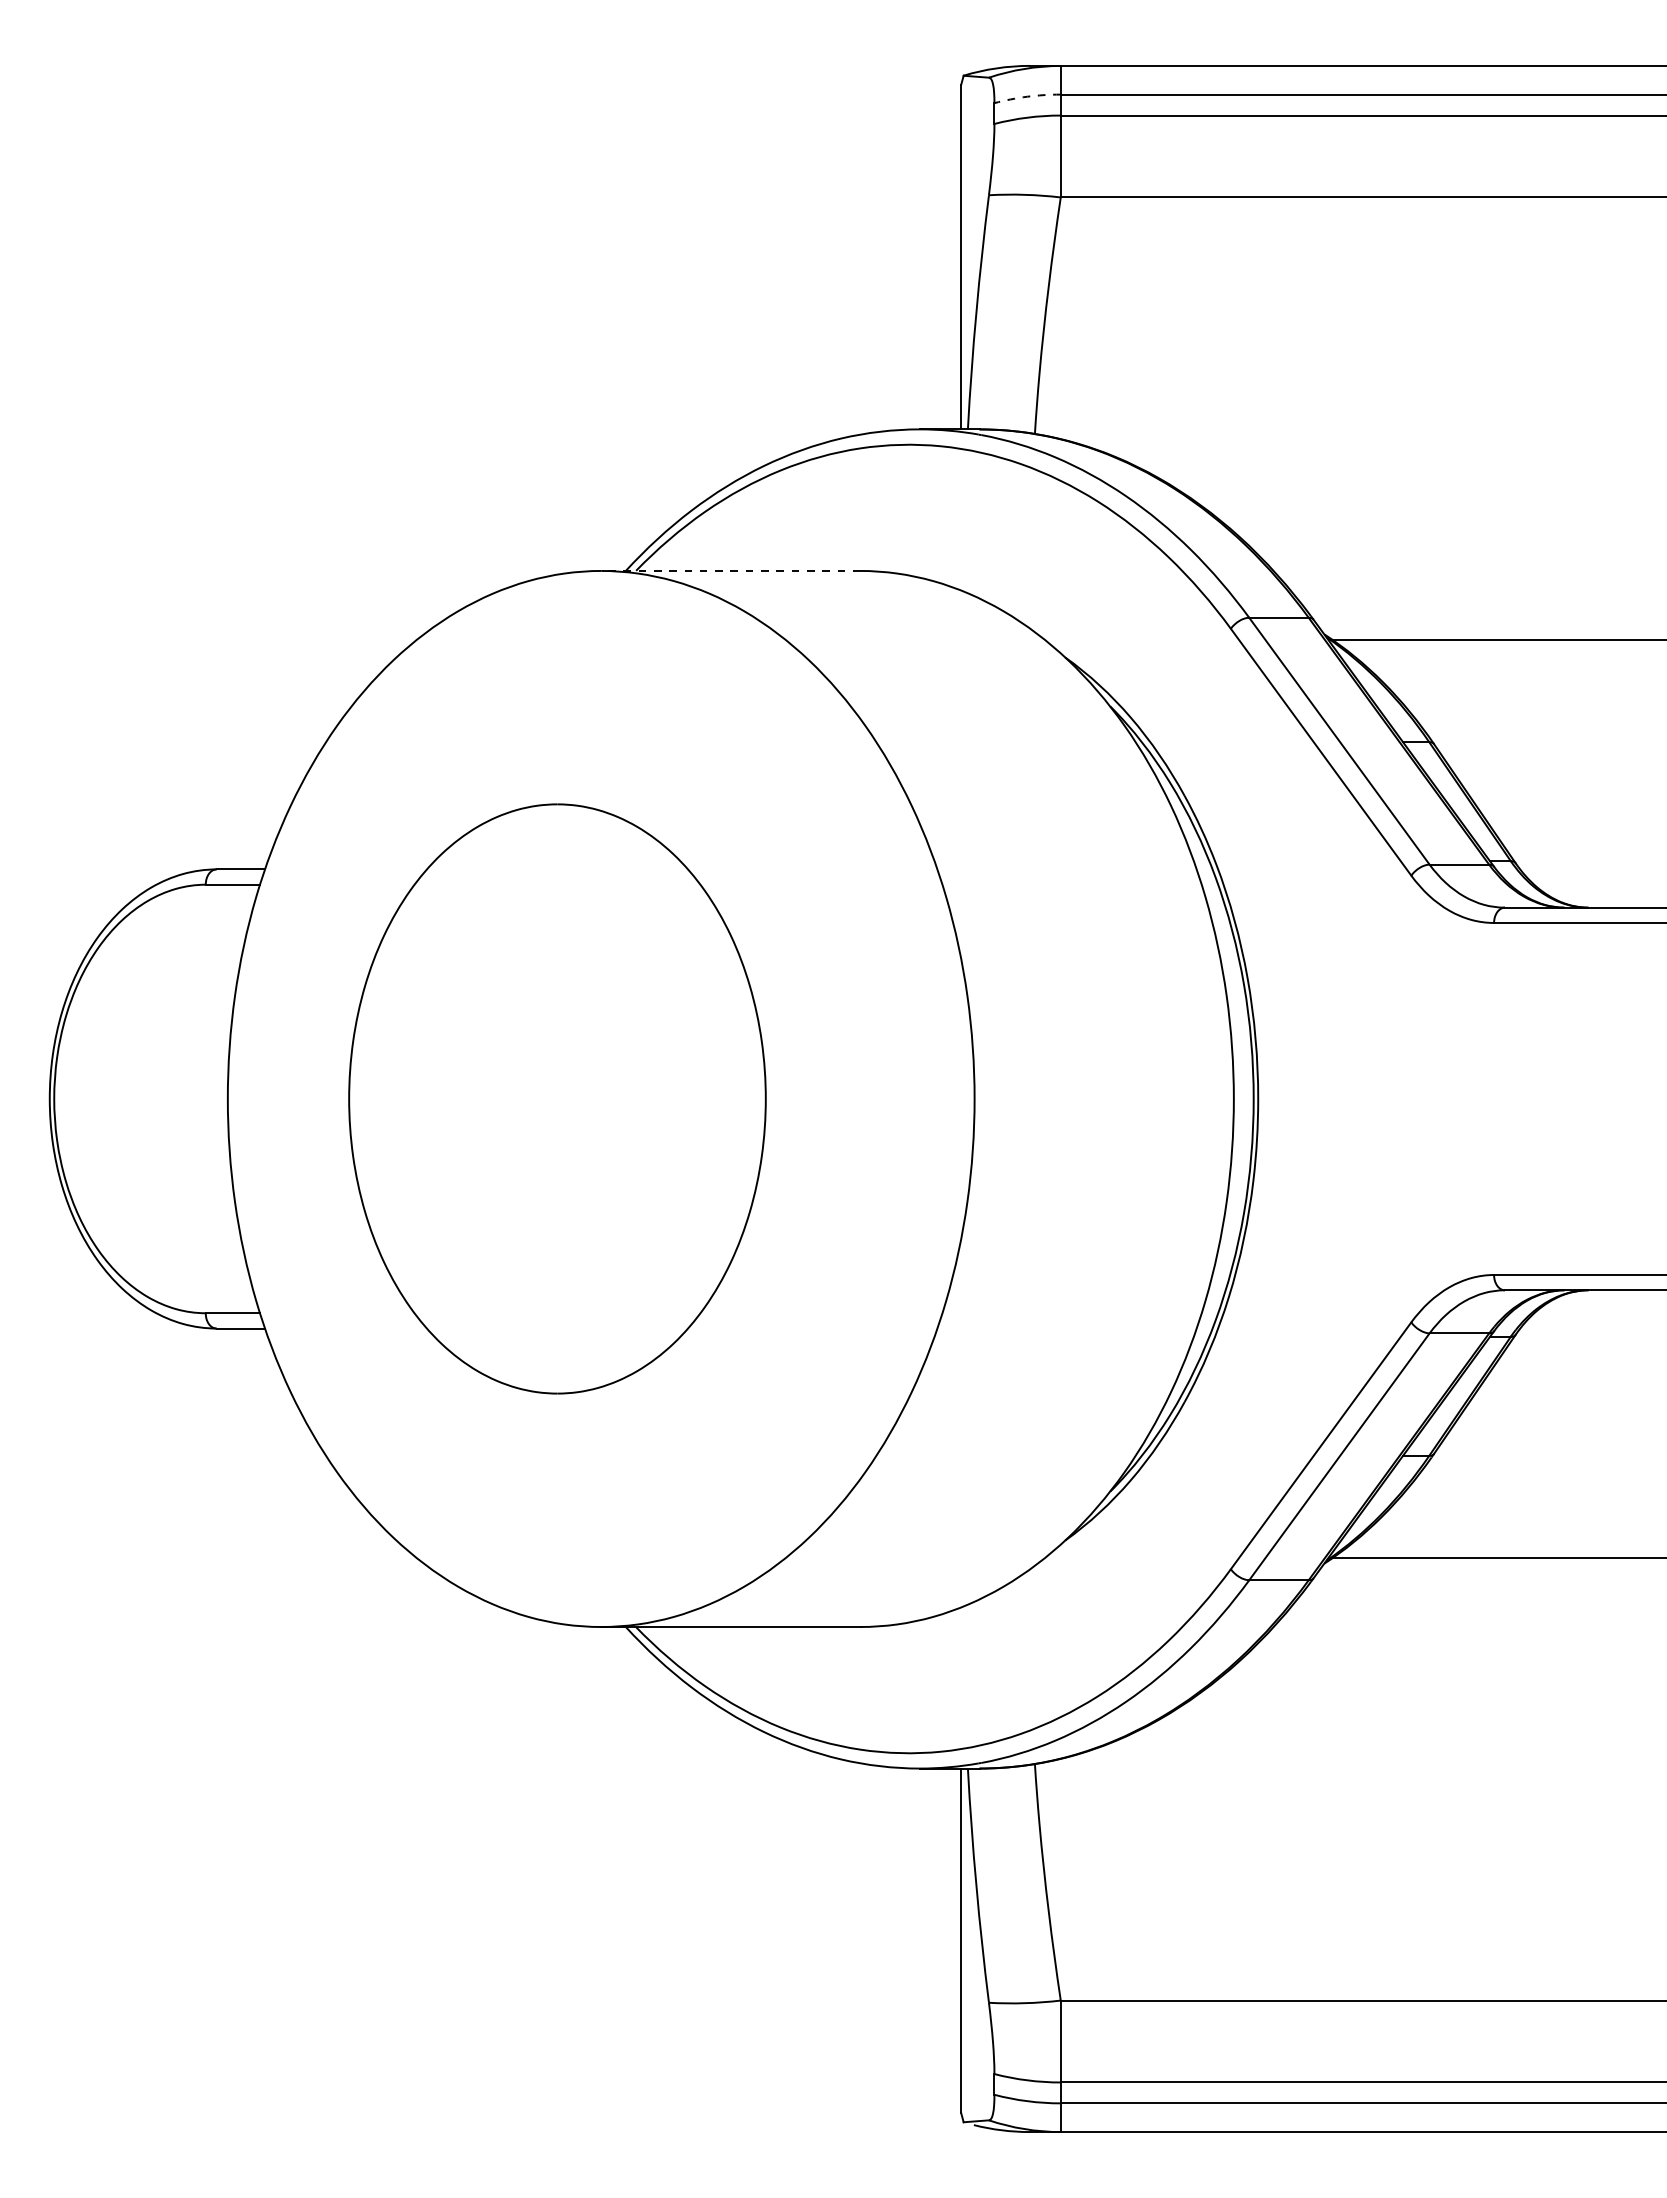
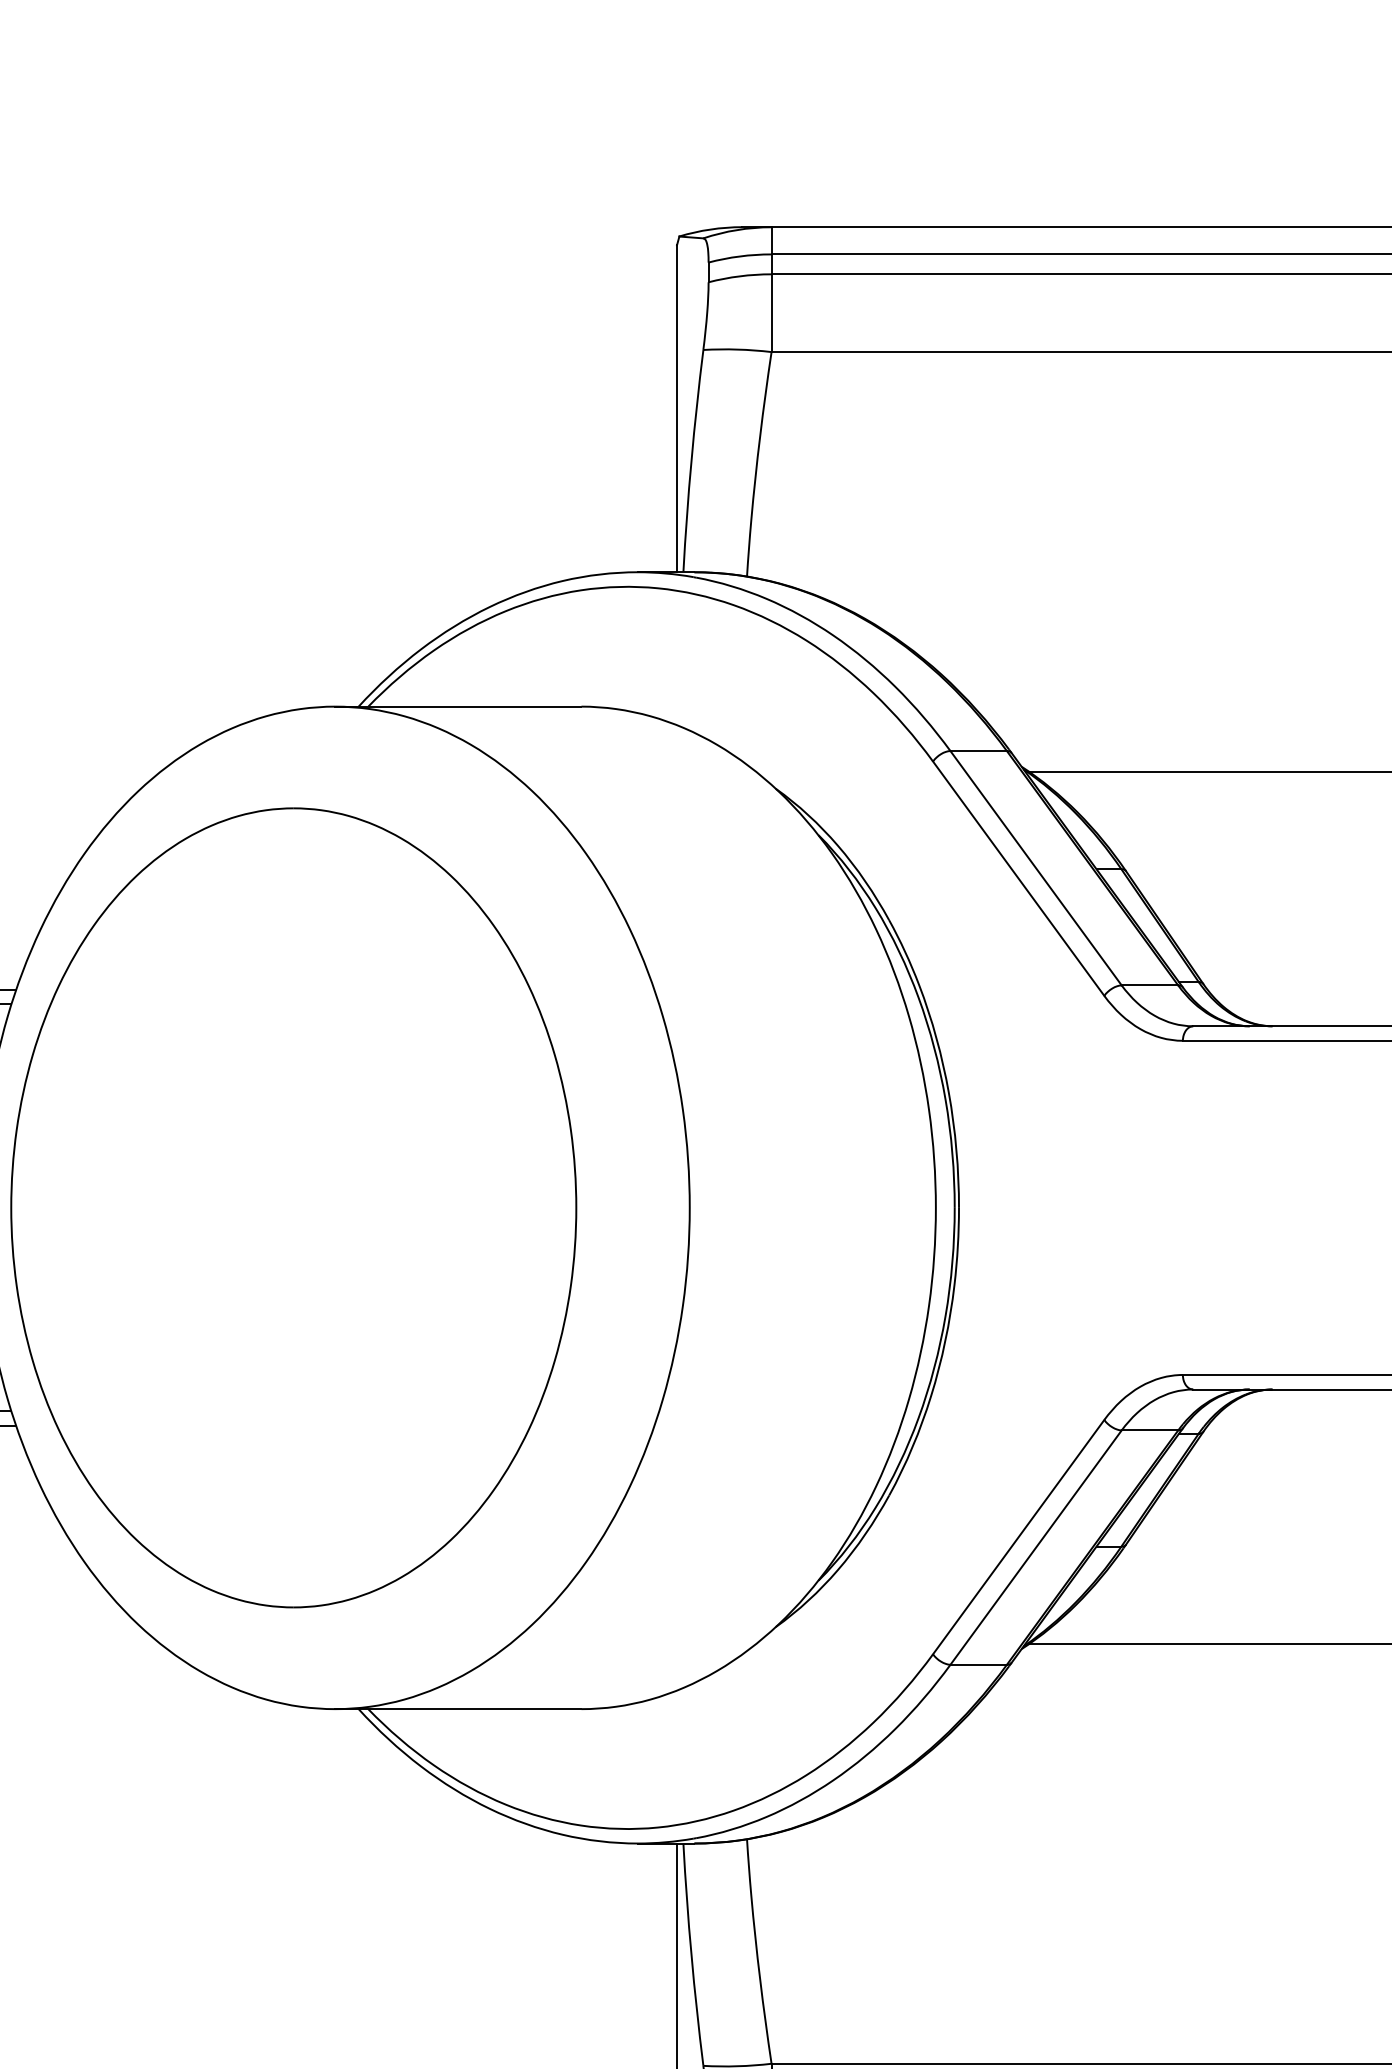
arc: (1027, 96) -> (739, 256), dashed -> solid
line: (730, 570) -> (458, 706), dashed -> solid
part: (557, 1098) -> (293, 1207), size x1.43

